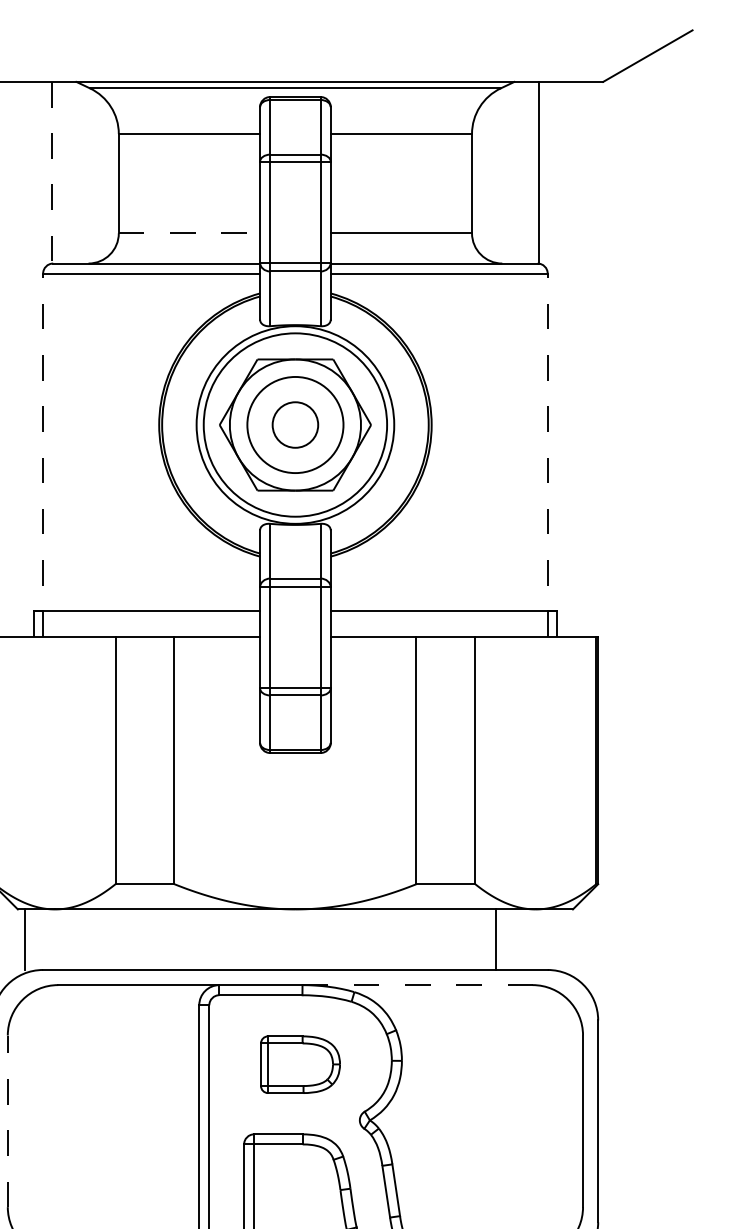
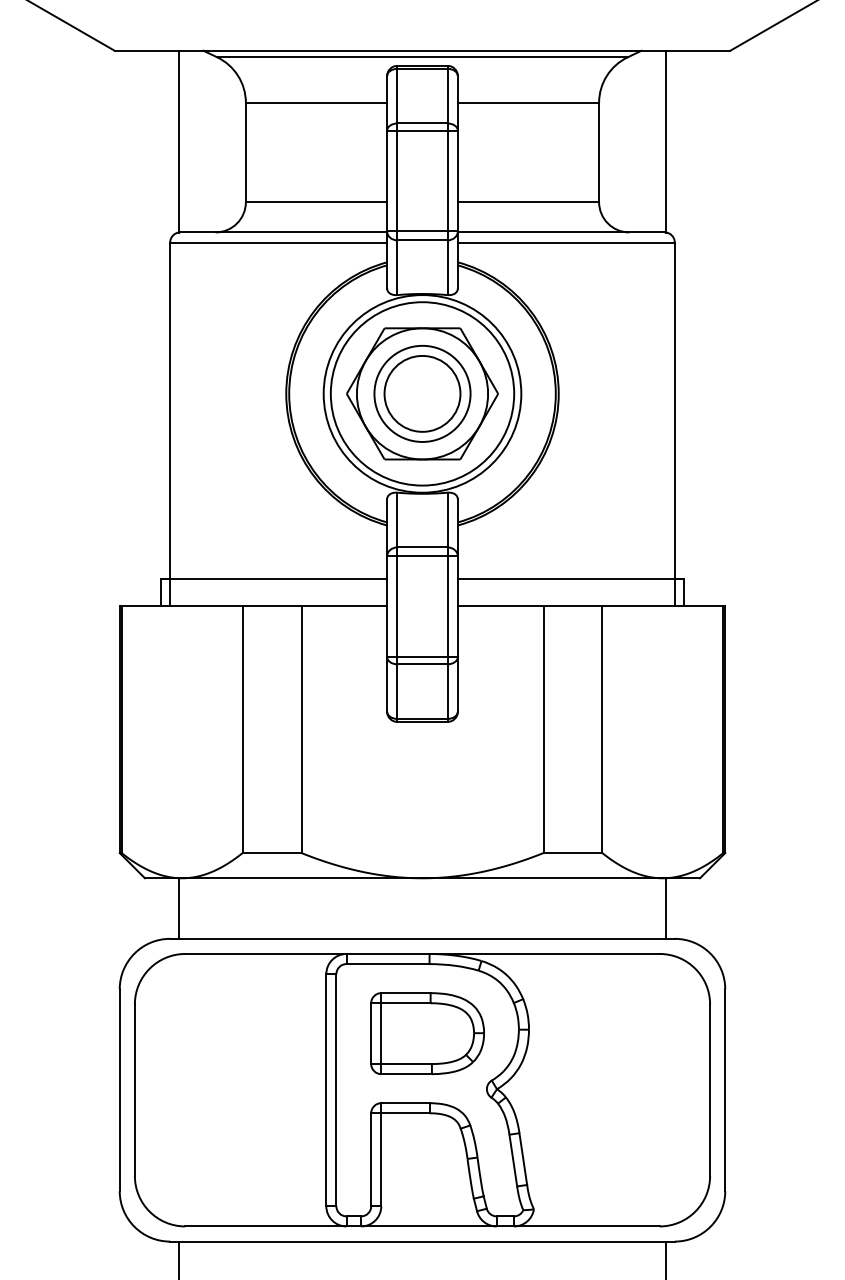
line: (51, 172) -> (178, 141), dashed -> solid
line: (189, 233) -> (316, 202), dashed -> solid
circle: (295, 424) -> (422, 393), size x1.67
line: (43, 455) -> (170, 424), dashed -> solid
line: (547, 455) -> (674, 424), dashed -> solid
line: (24, 939) -> (178, 908), moved
line: (496, 939) -> (666, 908), moved
line: (418, 984) -> (545, 953), dashed -> solid
part: (300, 1064) -> (427, 1033), size x1.43
line: (7, 1121) -> (134, 1090), dashed -> solid

